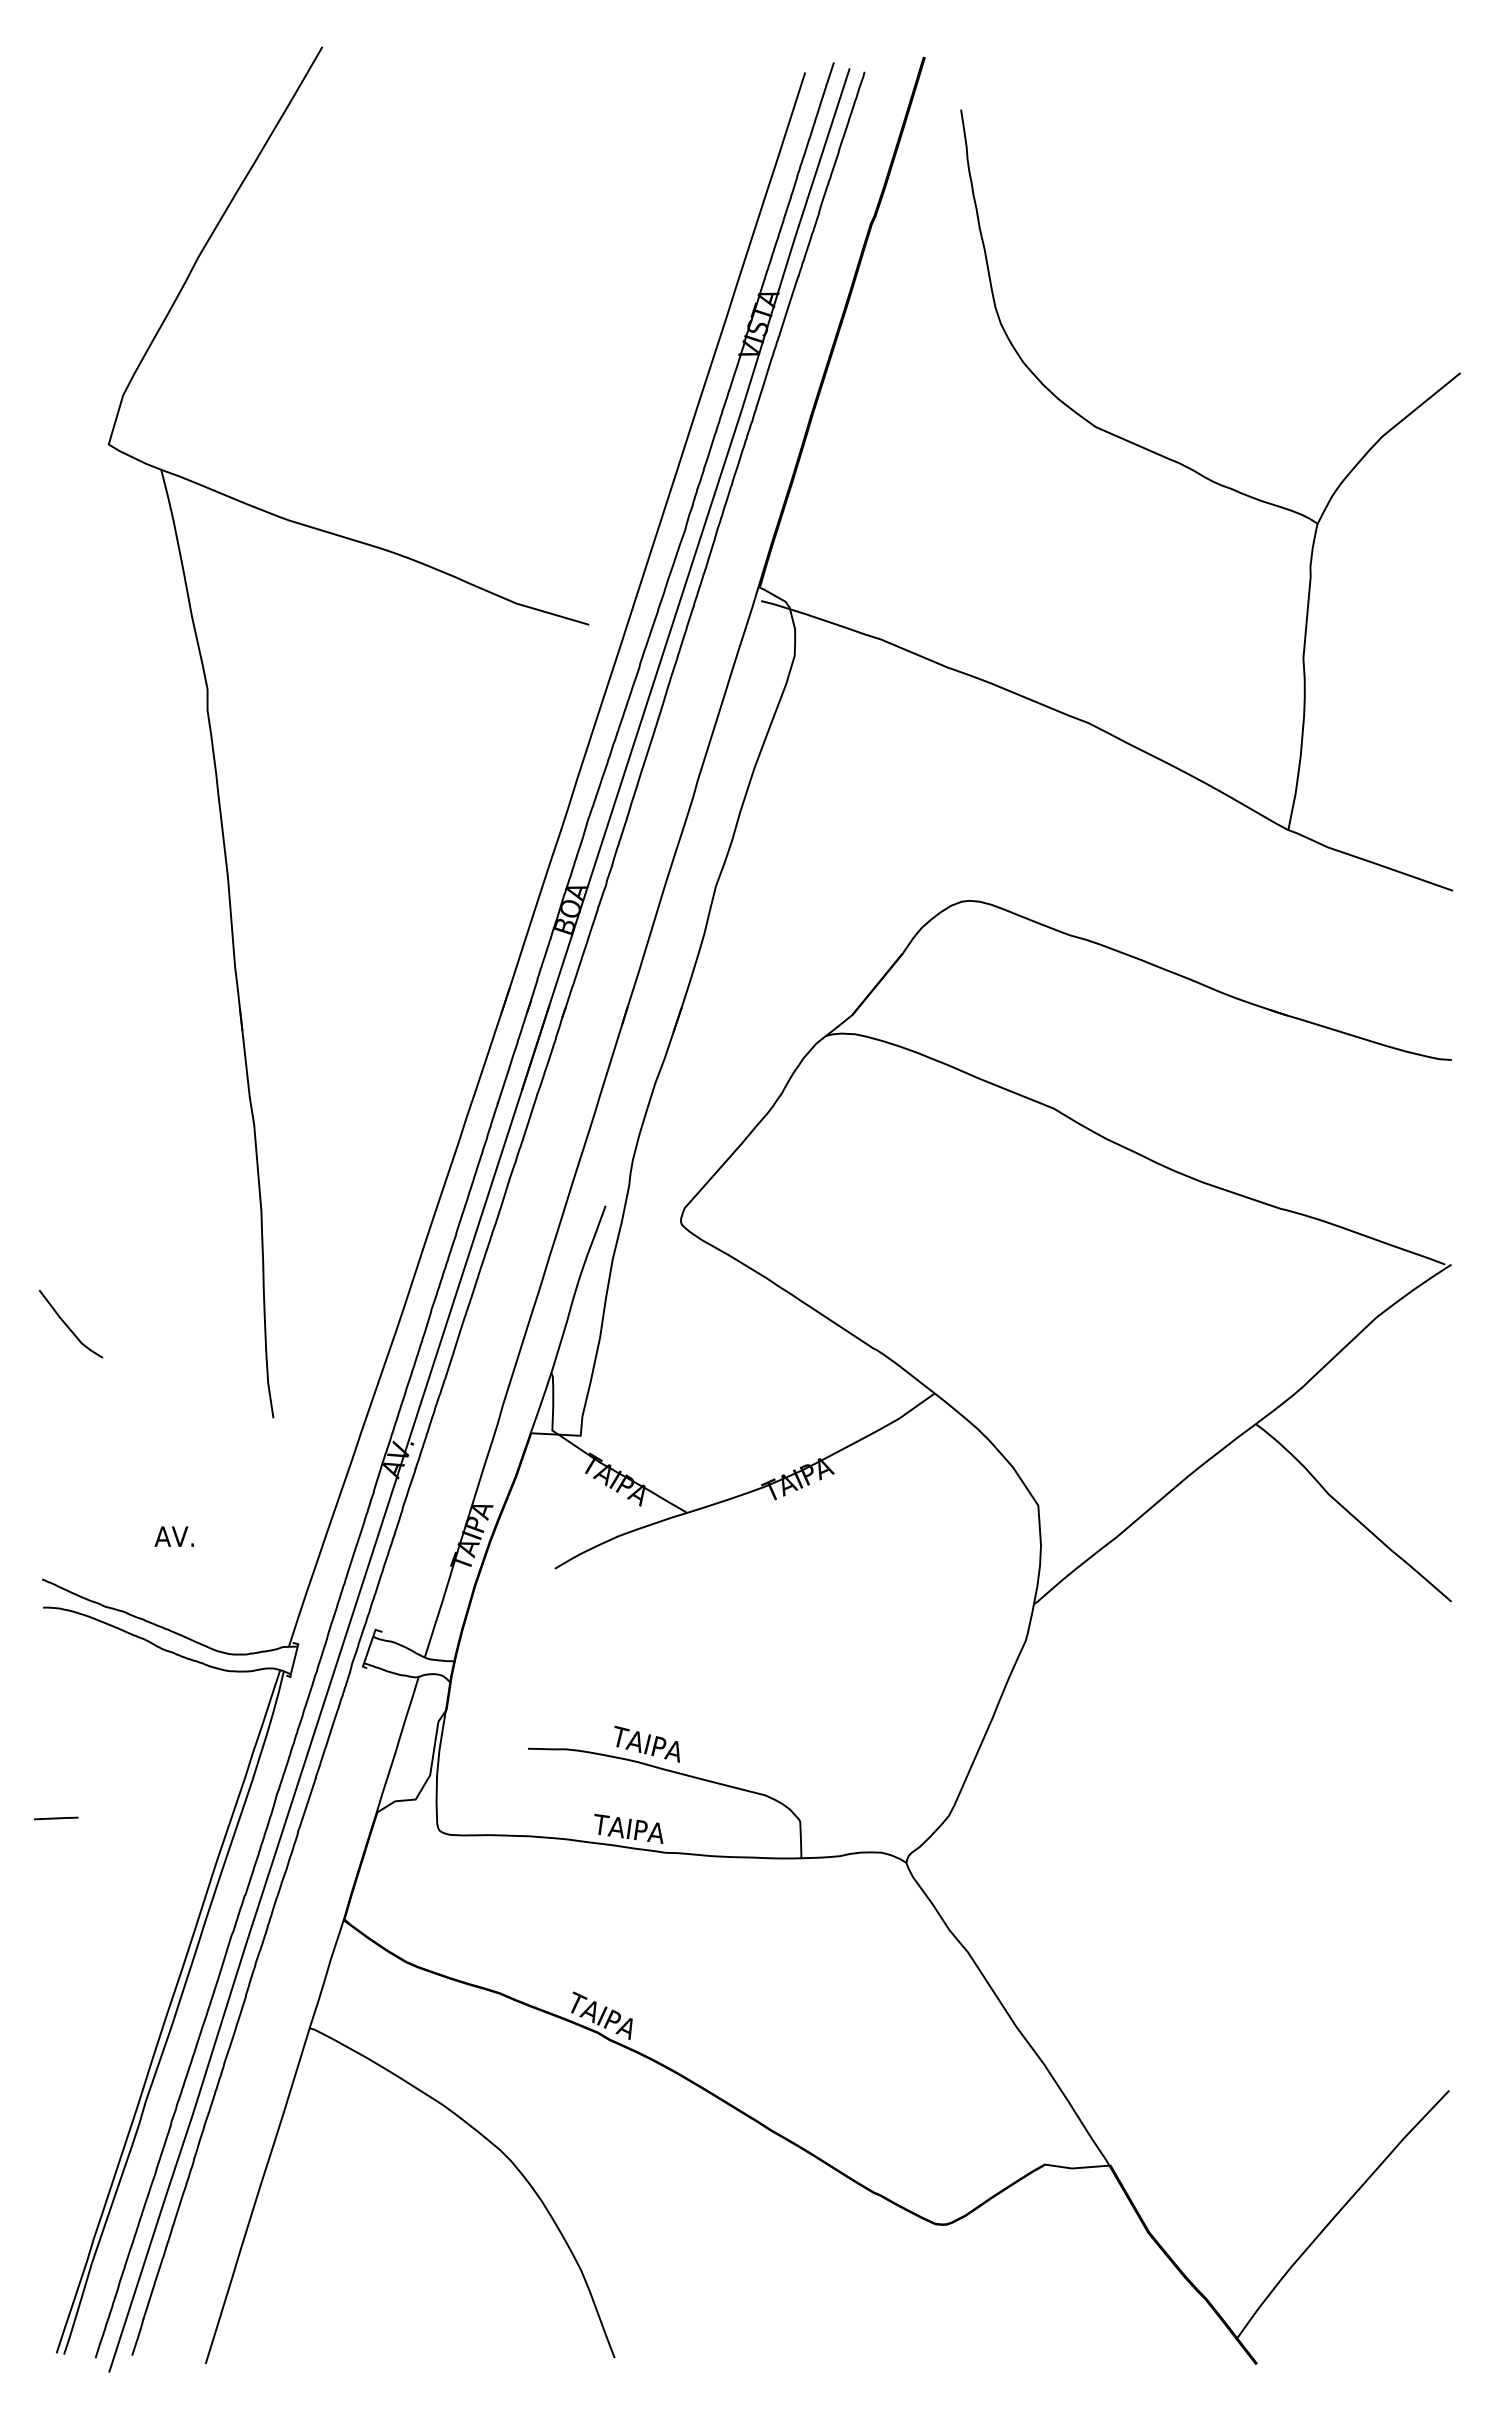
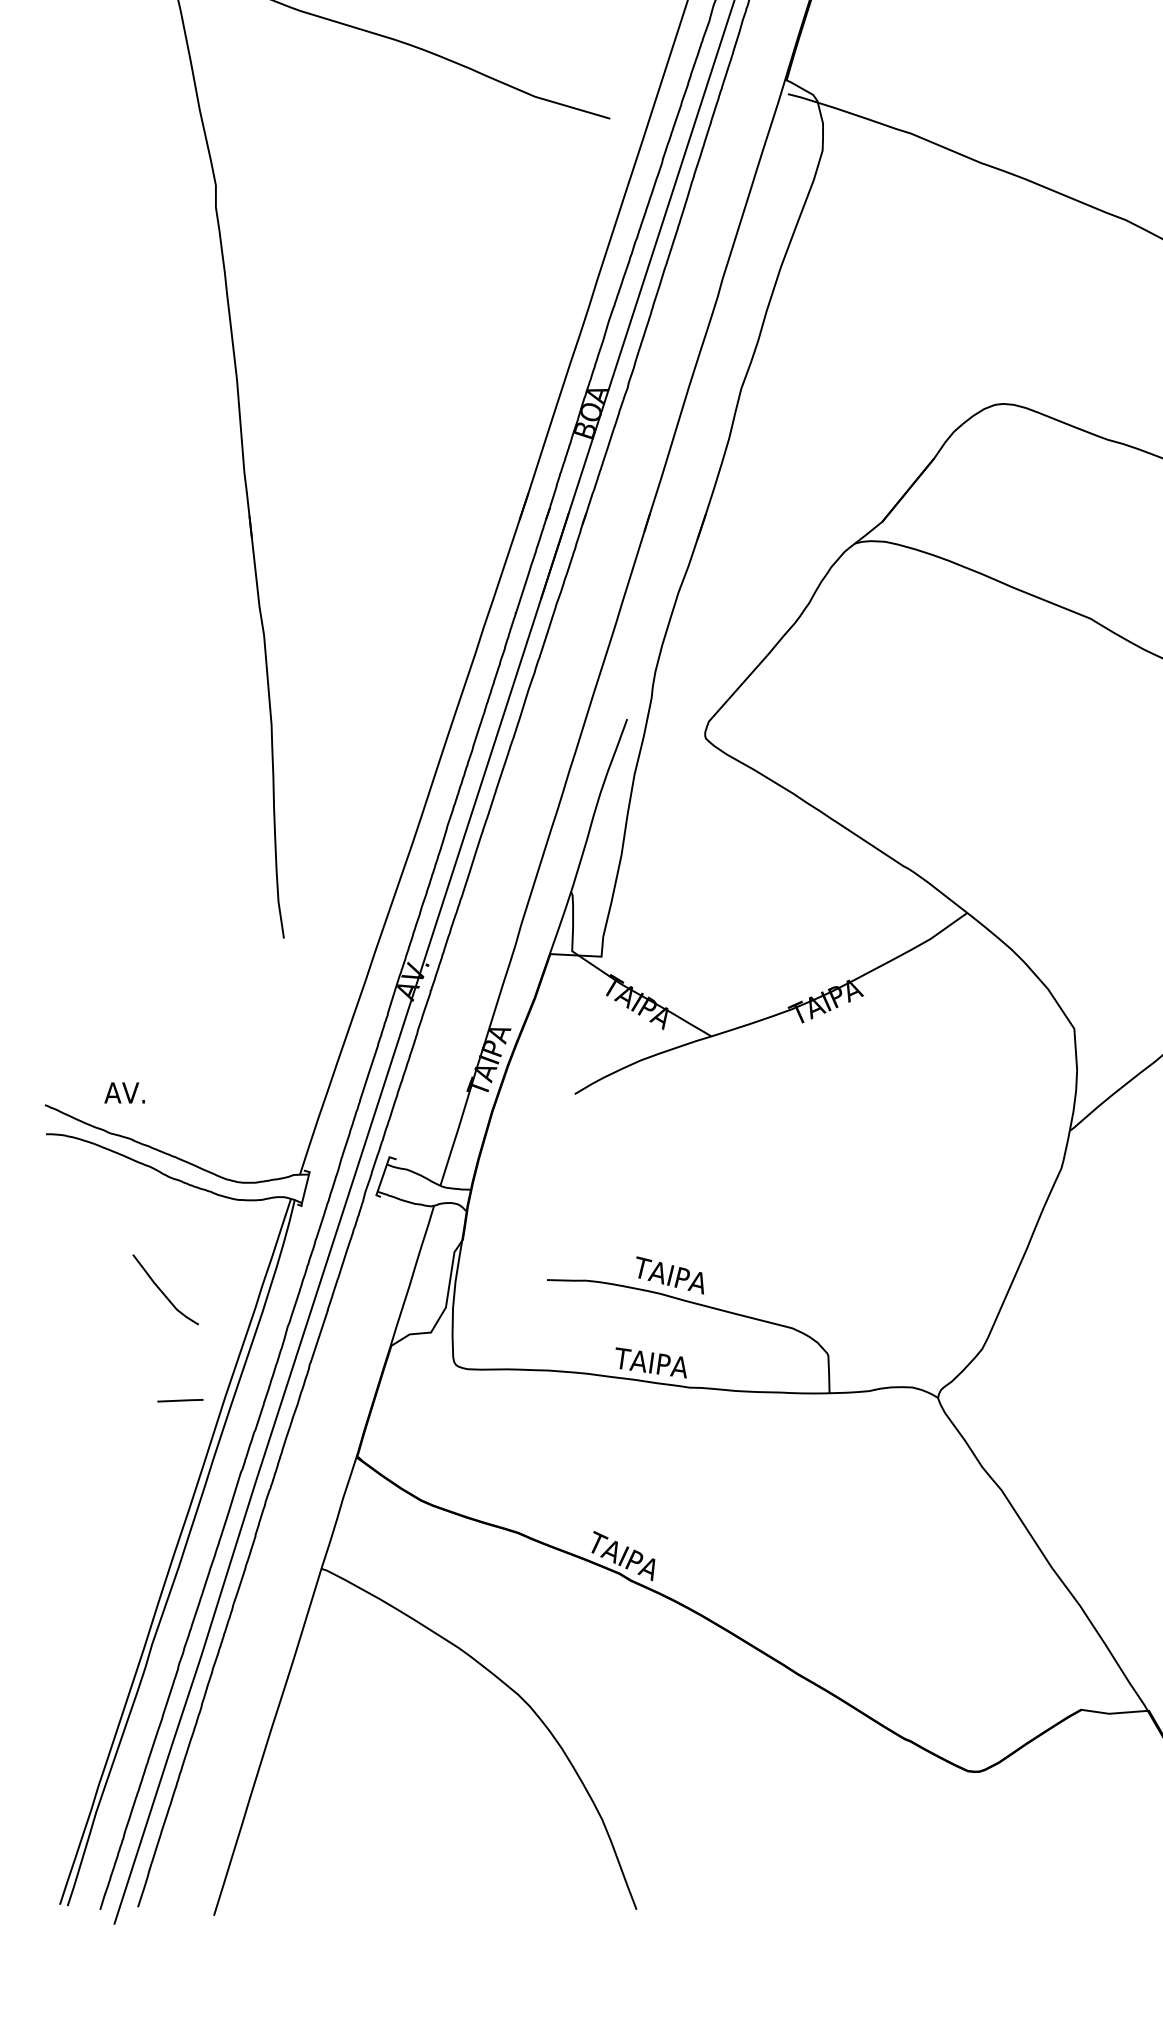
curve: (68, 1326) -> (163, 1292), moved
text: (173, 1536) -> (123, 1092), moved
line: (56, 1818) -> (180, 1400), moved

